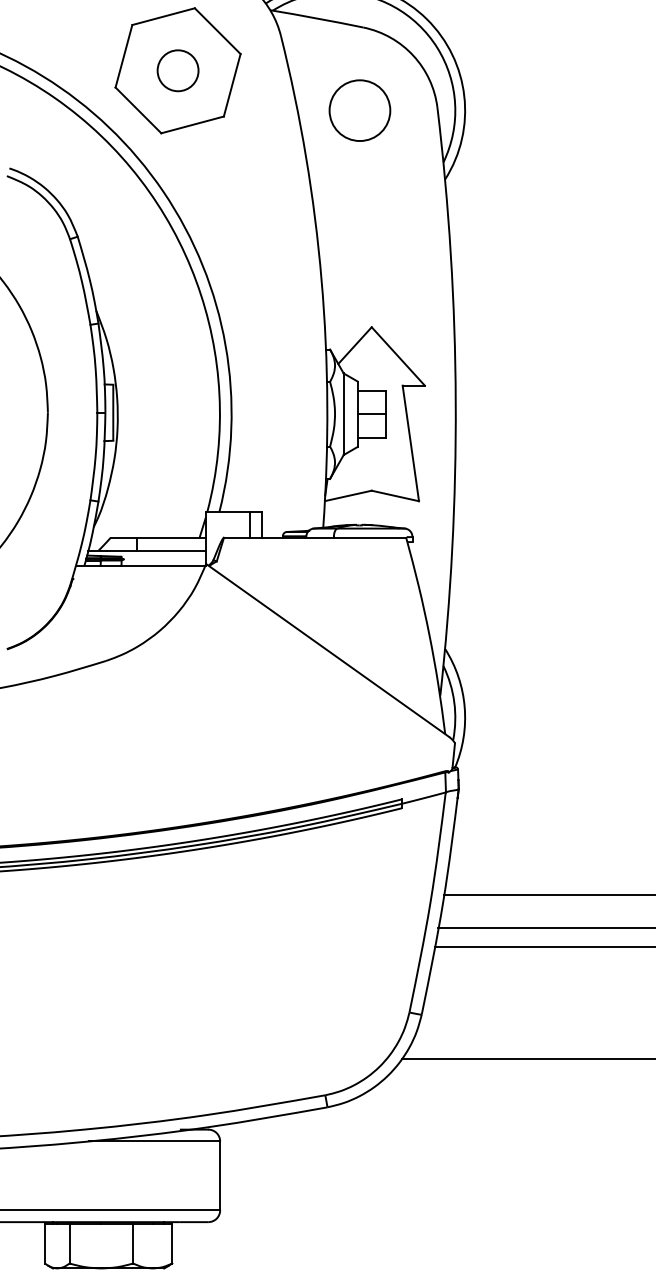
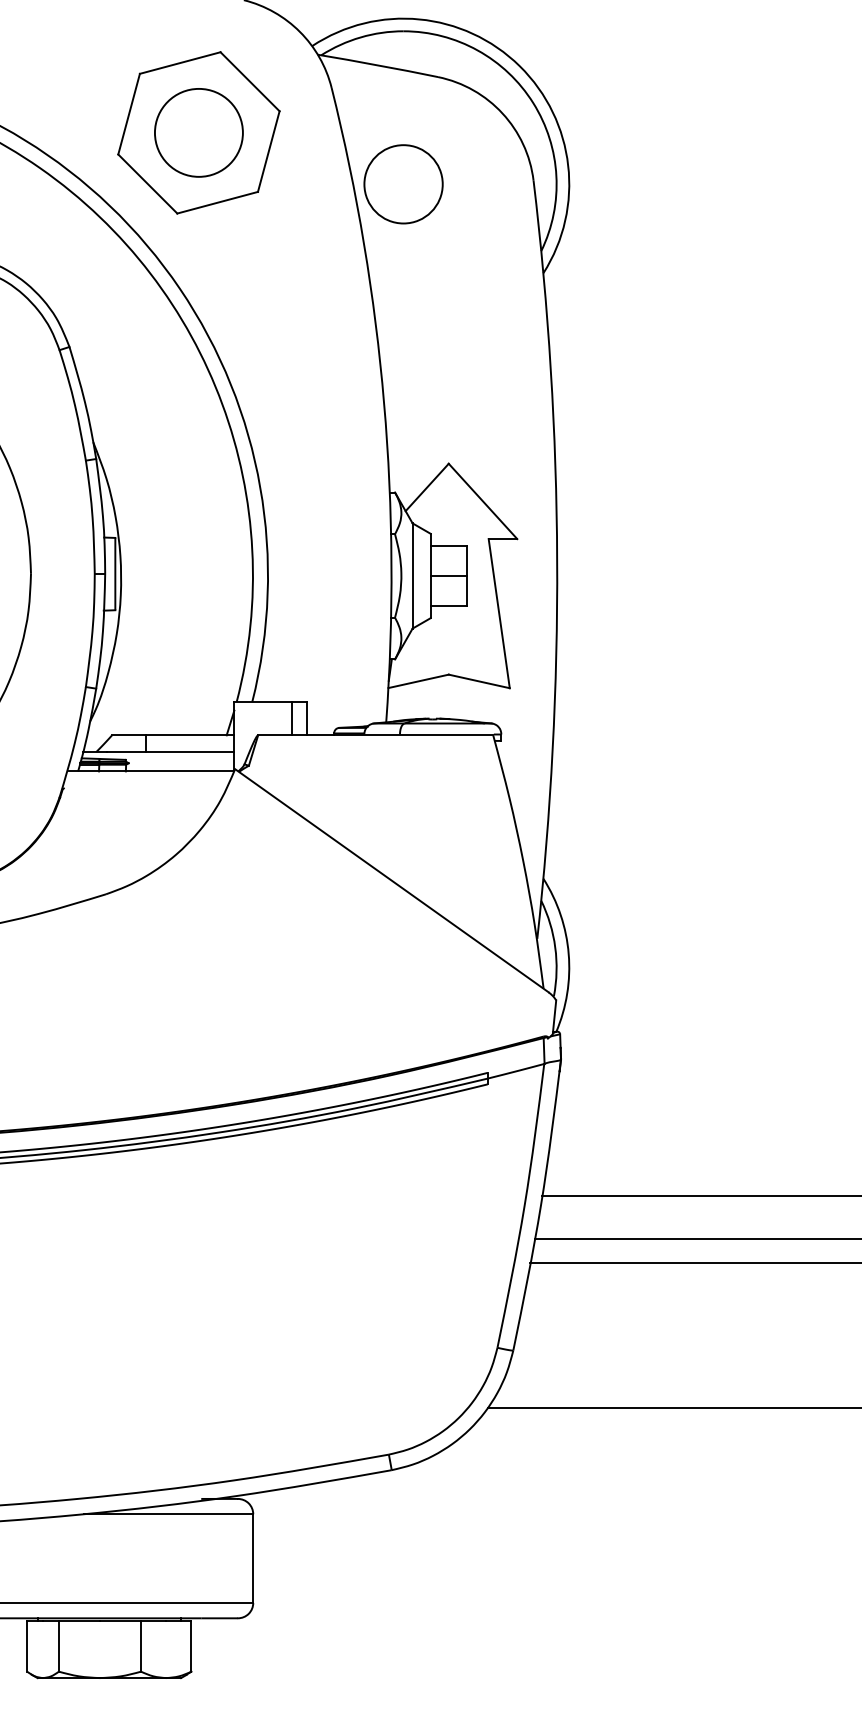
circle: (177, 70) -> (198, 132), size x1.67
circle: (359, 110) -> (403, 184), moved

